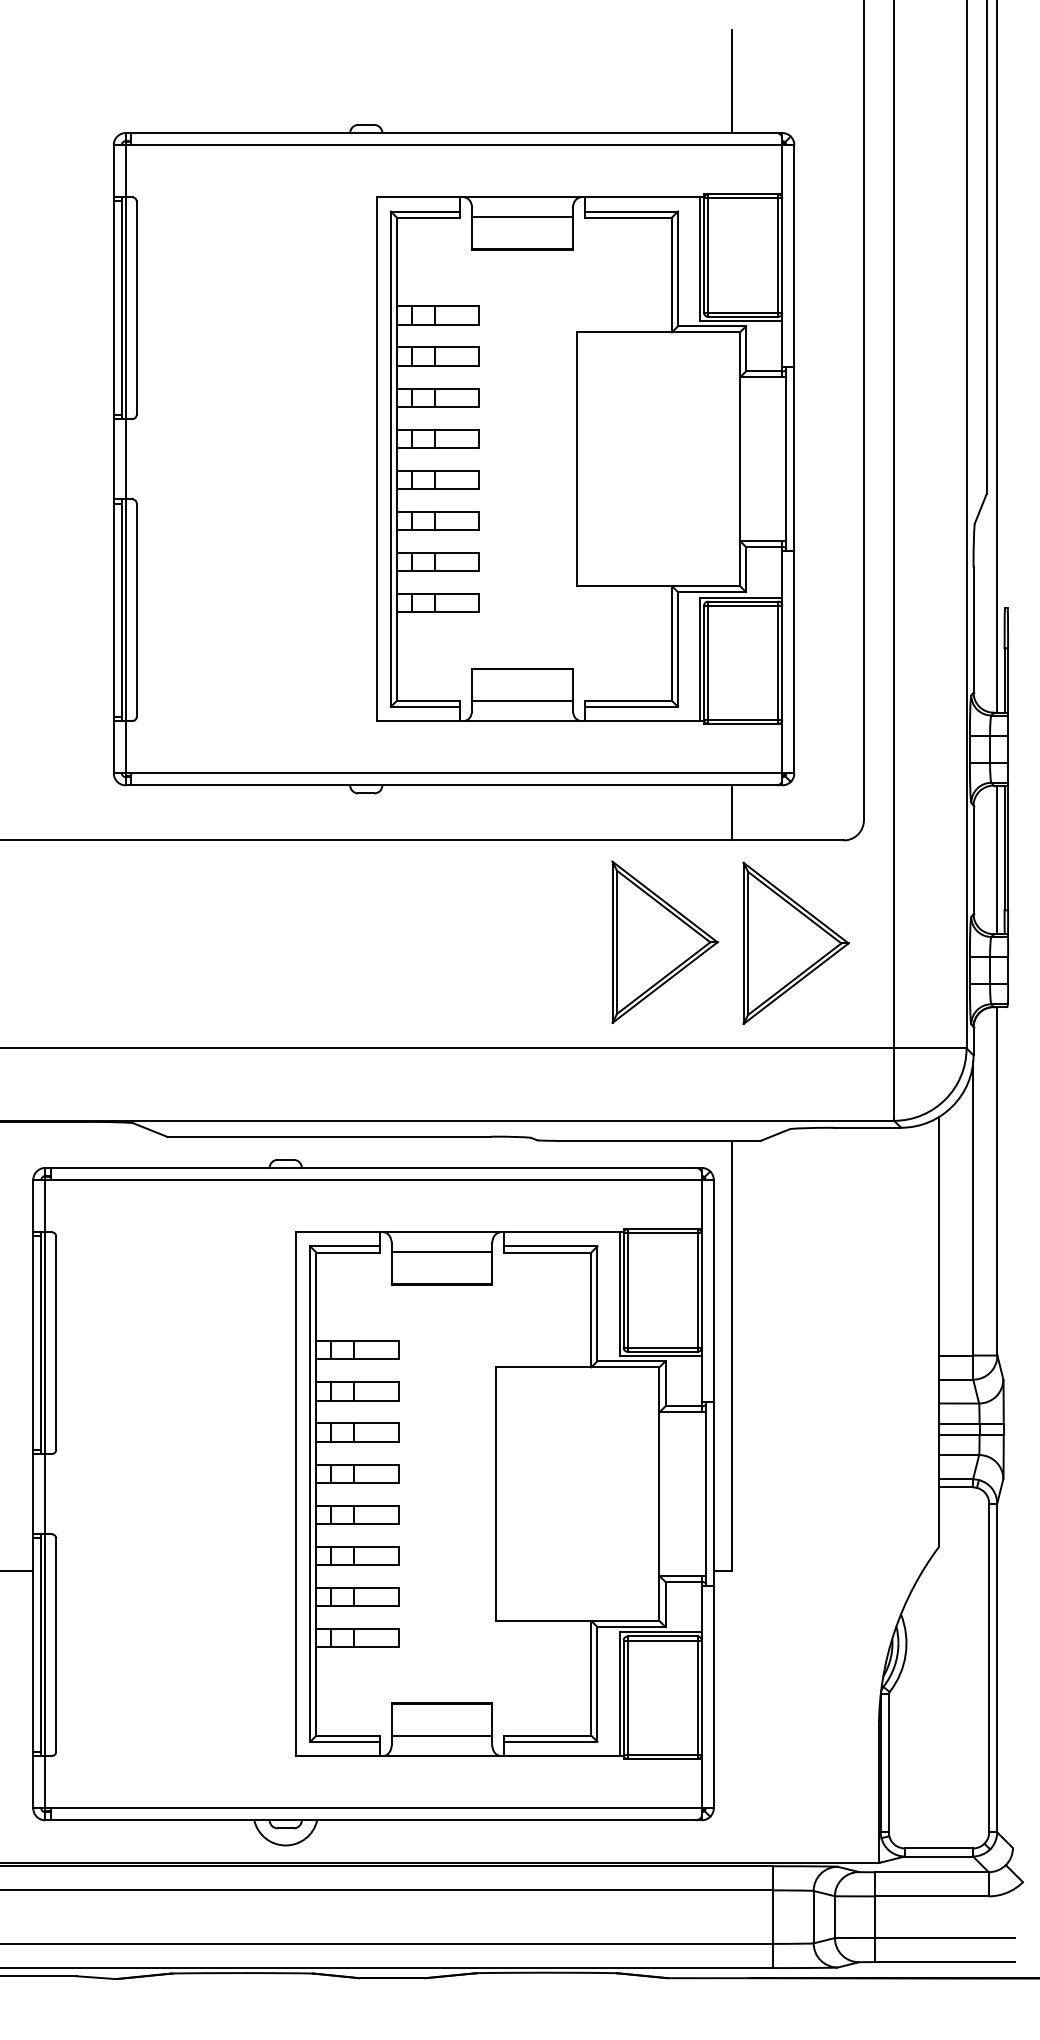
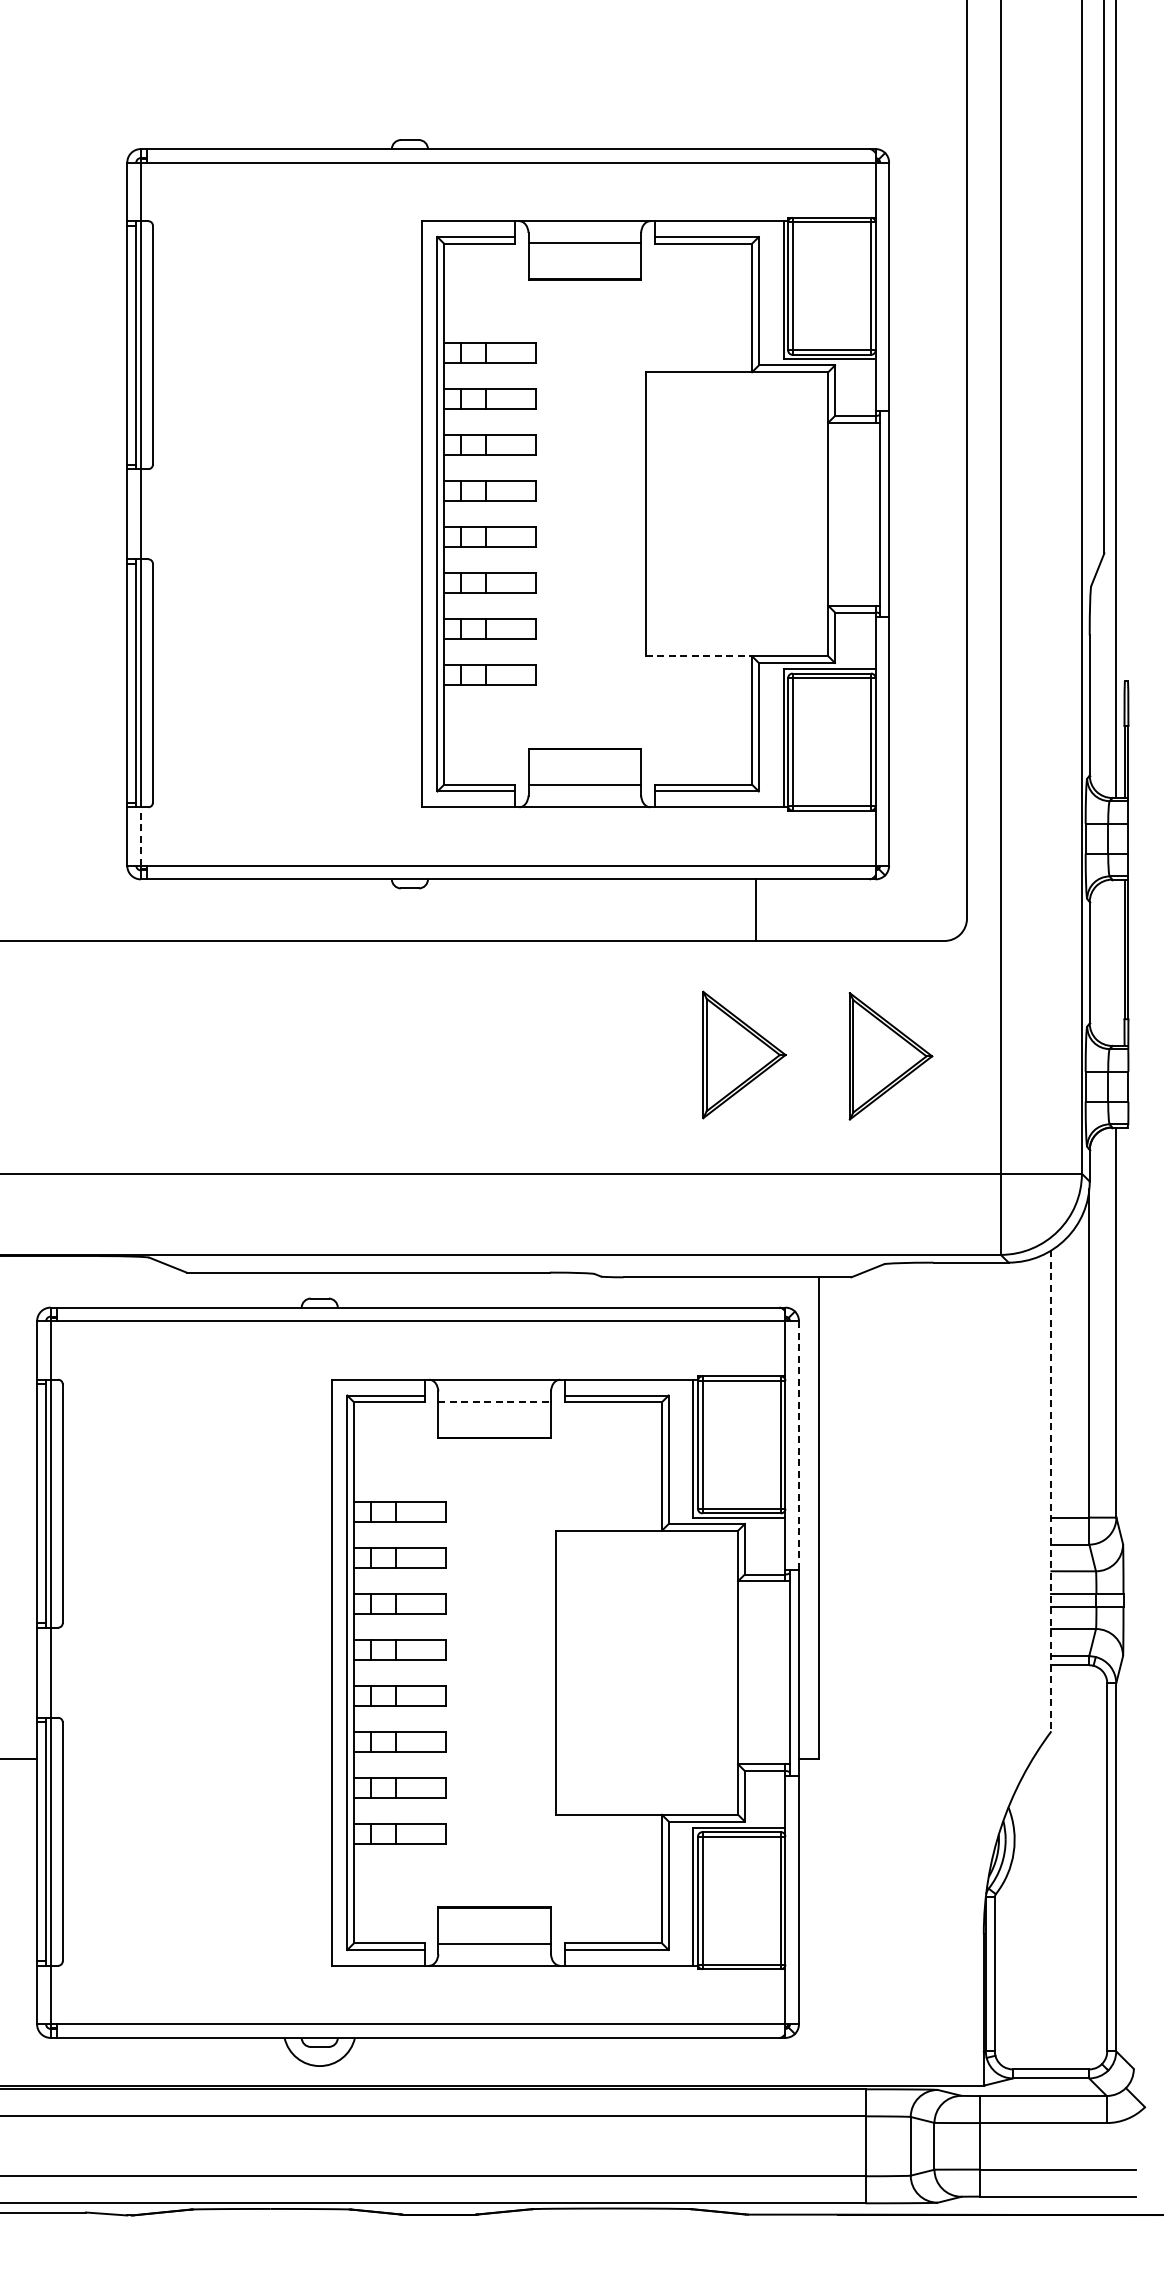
line: (732, 81) -> (819, 91), removed
line: (624, 586) -> (699, 656), solid -> dashed
line: (125, 747) -> (140, 836), solid -> dashed
line: (732, 813) -> (756, 910), moved
line: (997, 859) -> (1116, 962), removed
part: (665, 941) -> (744, 1054), size x0.7
part: (795, 943) -> (890, 1056), size x0.7
line: (442, 1251) -> (495, 1401), solid -> dashed
line: (713, 1291) -> (798, 1445), solid -> dashed
line: (939, 1332) -> (1051, 1491), solid -> dashed

